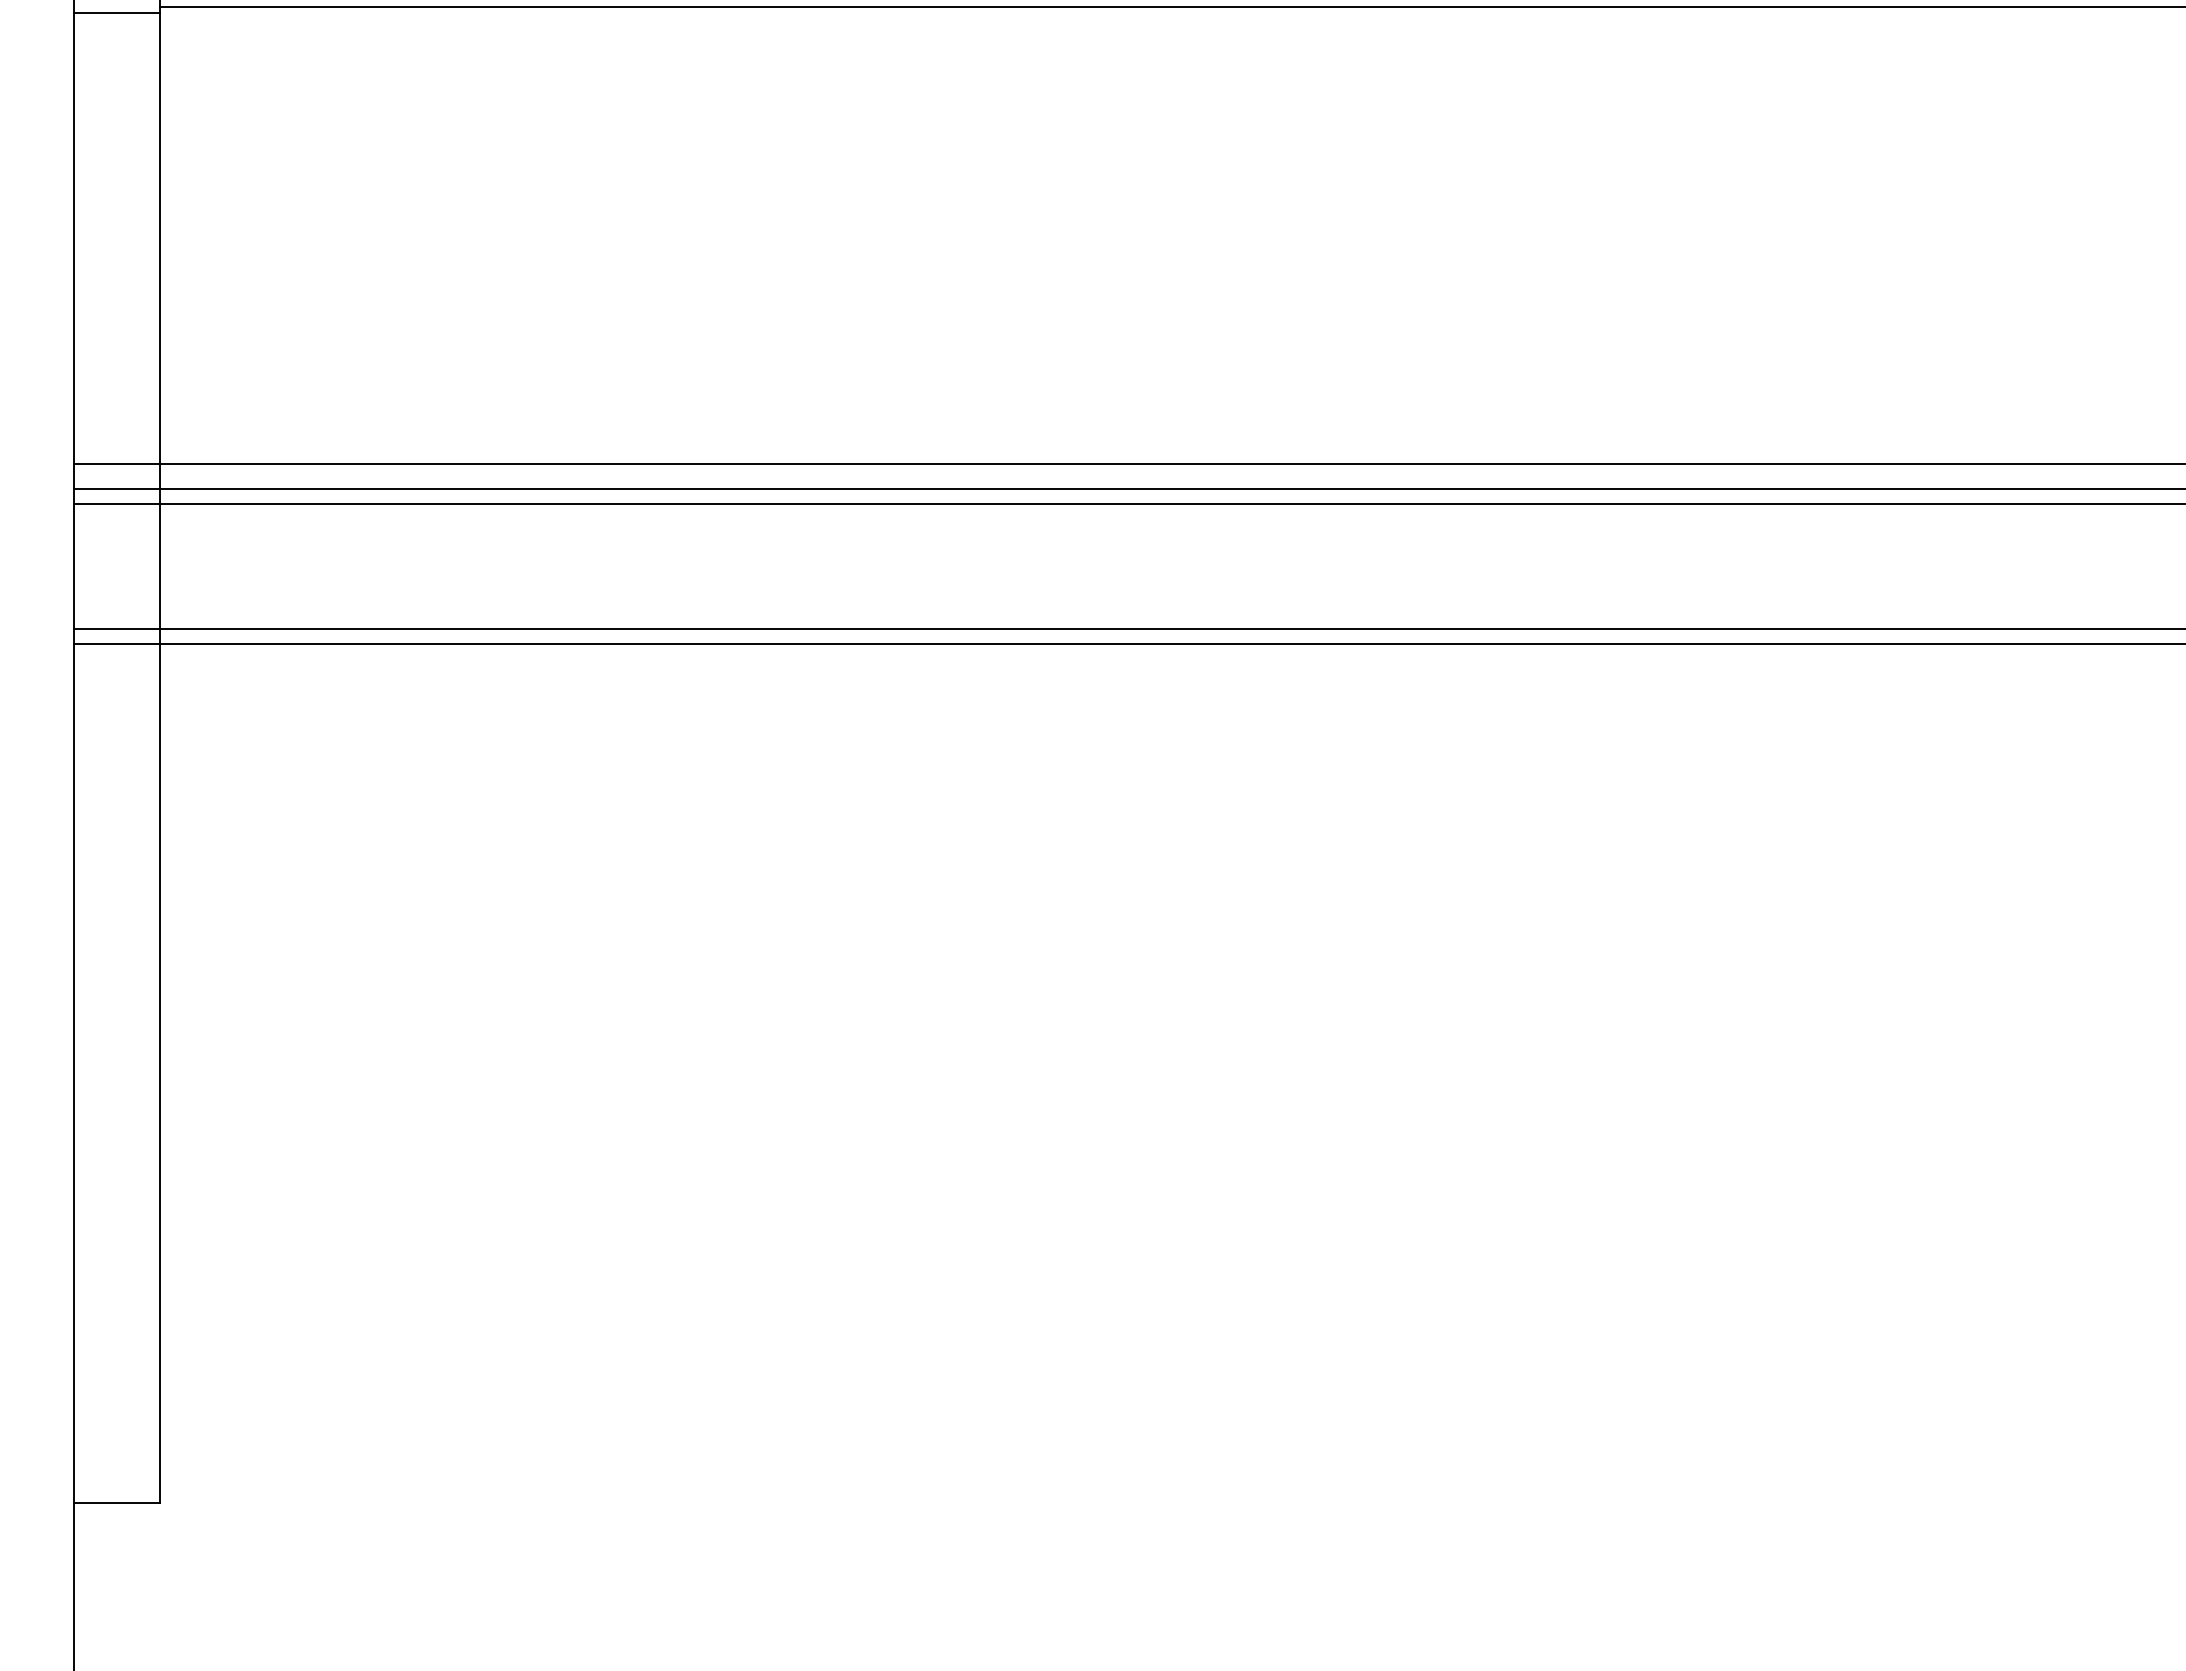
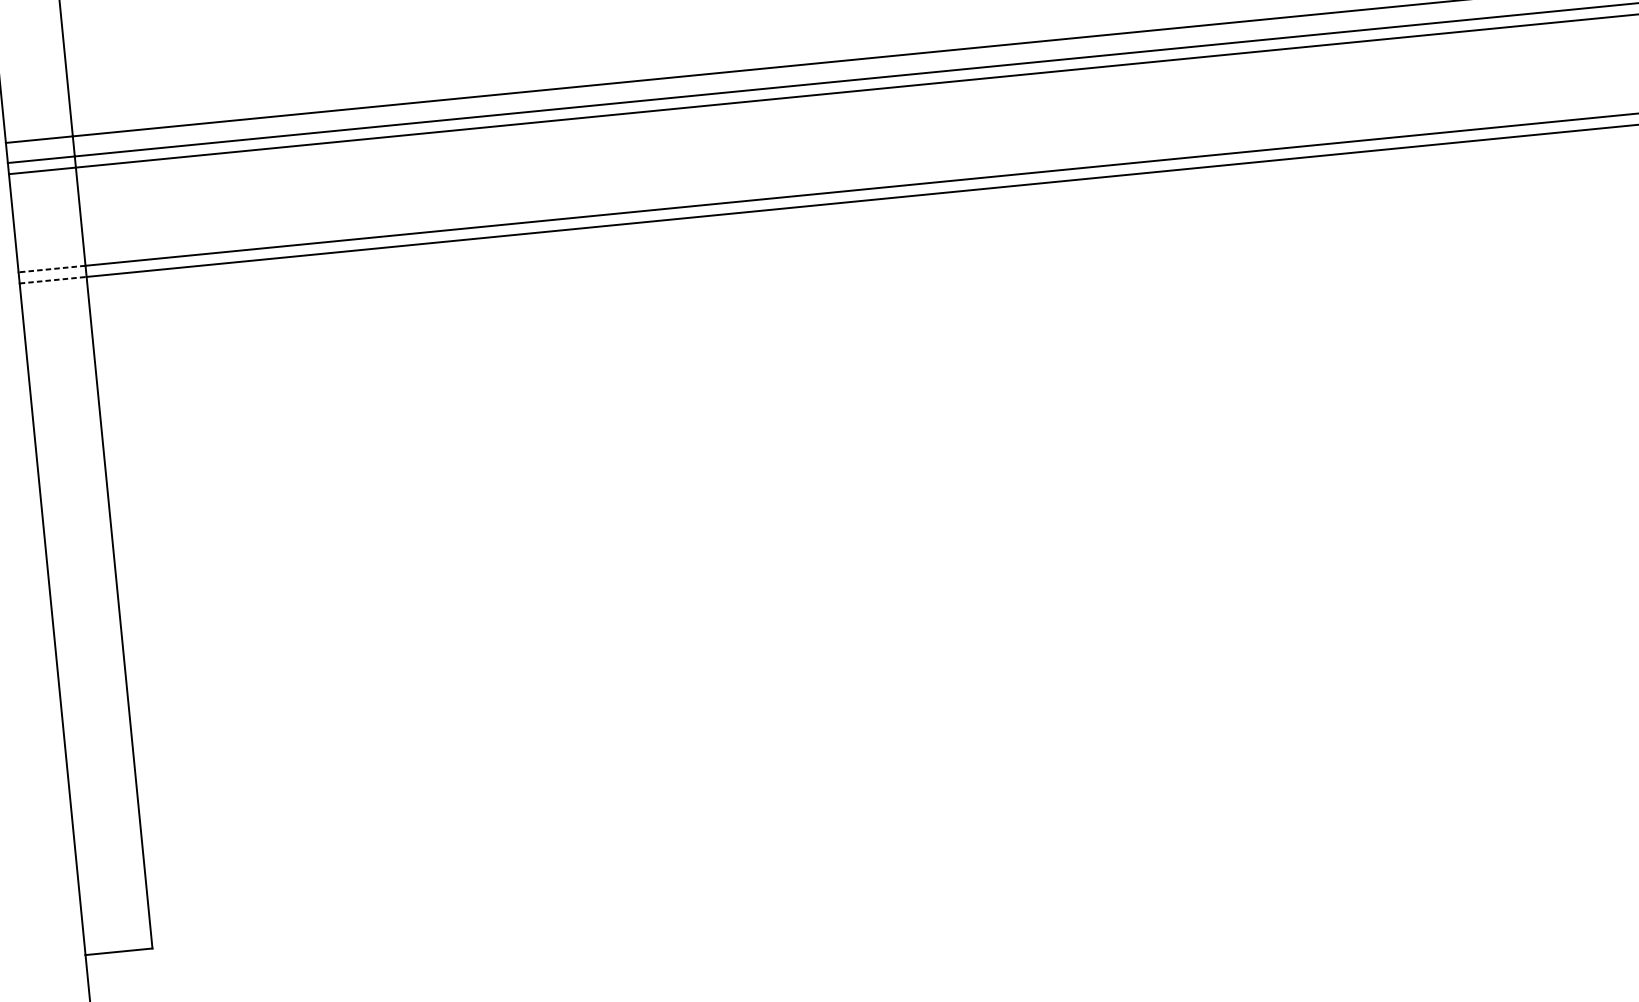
line: (116, 629) -> (51, 269), solid -> dashed
line: (116, 643) -> (52, 280), solid -> dashed

